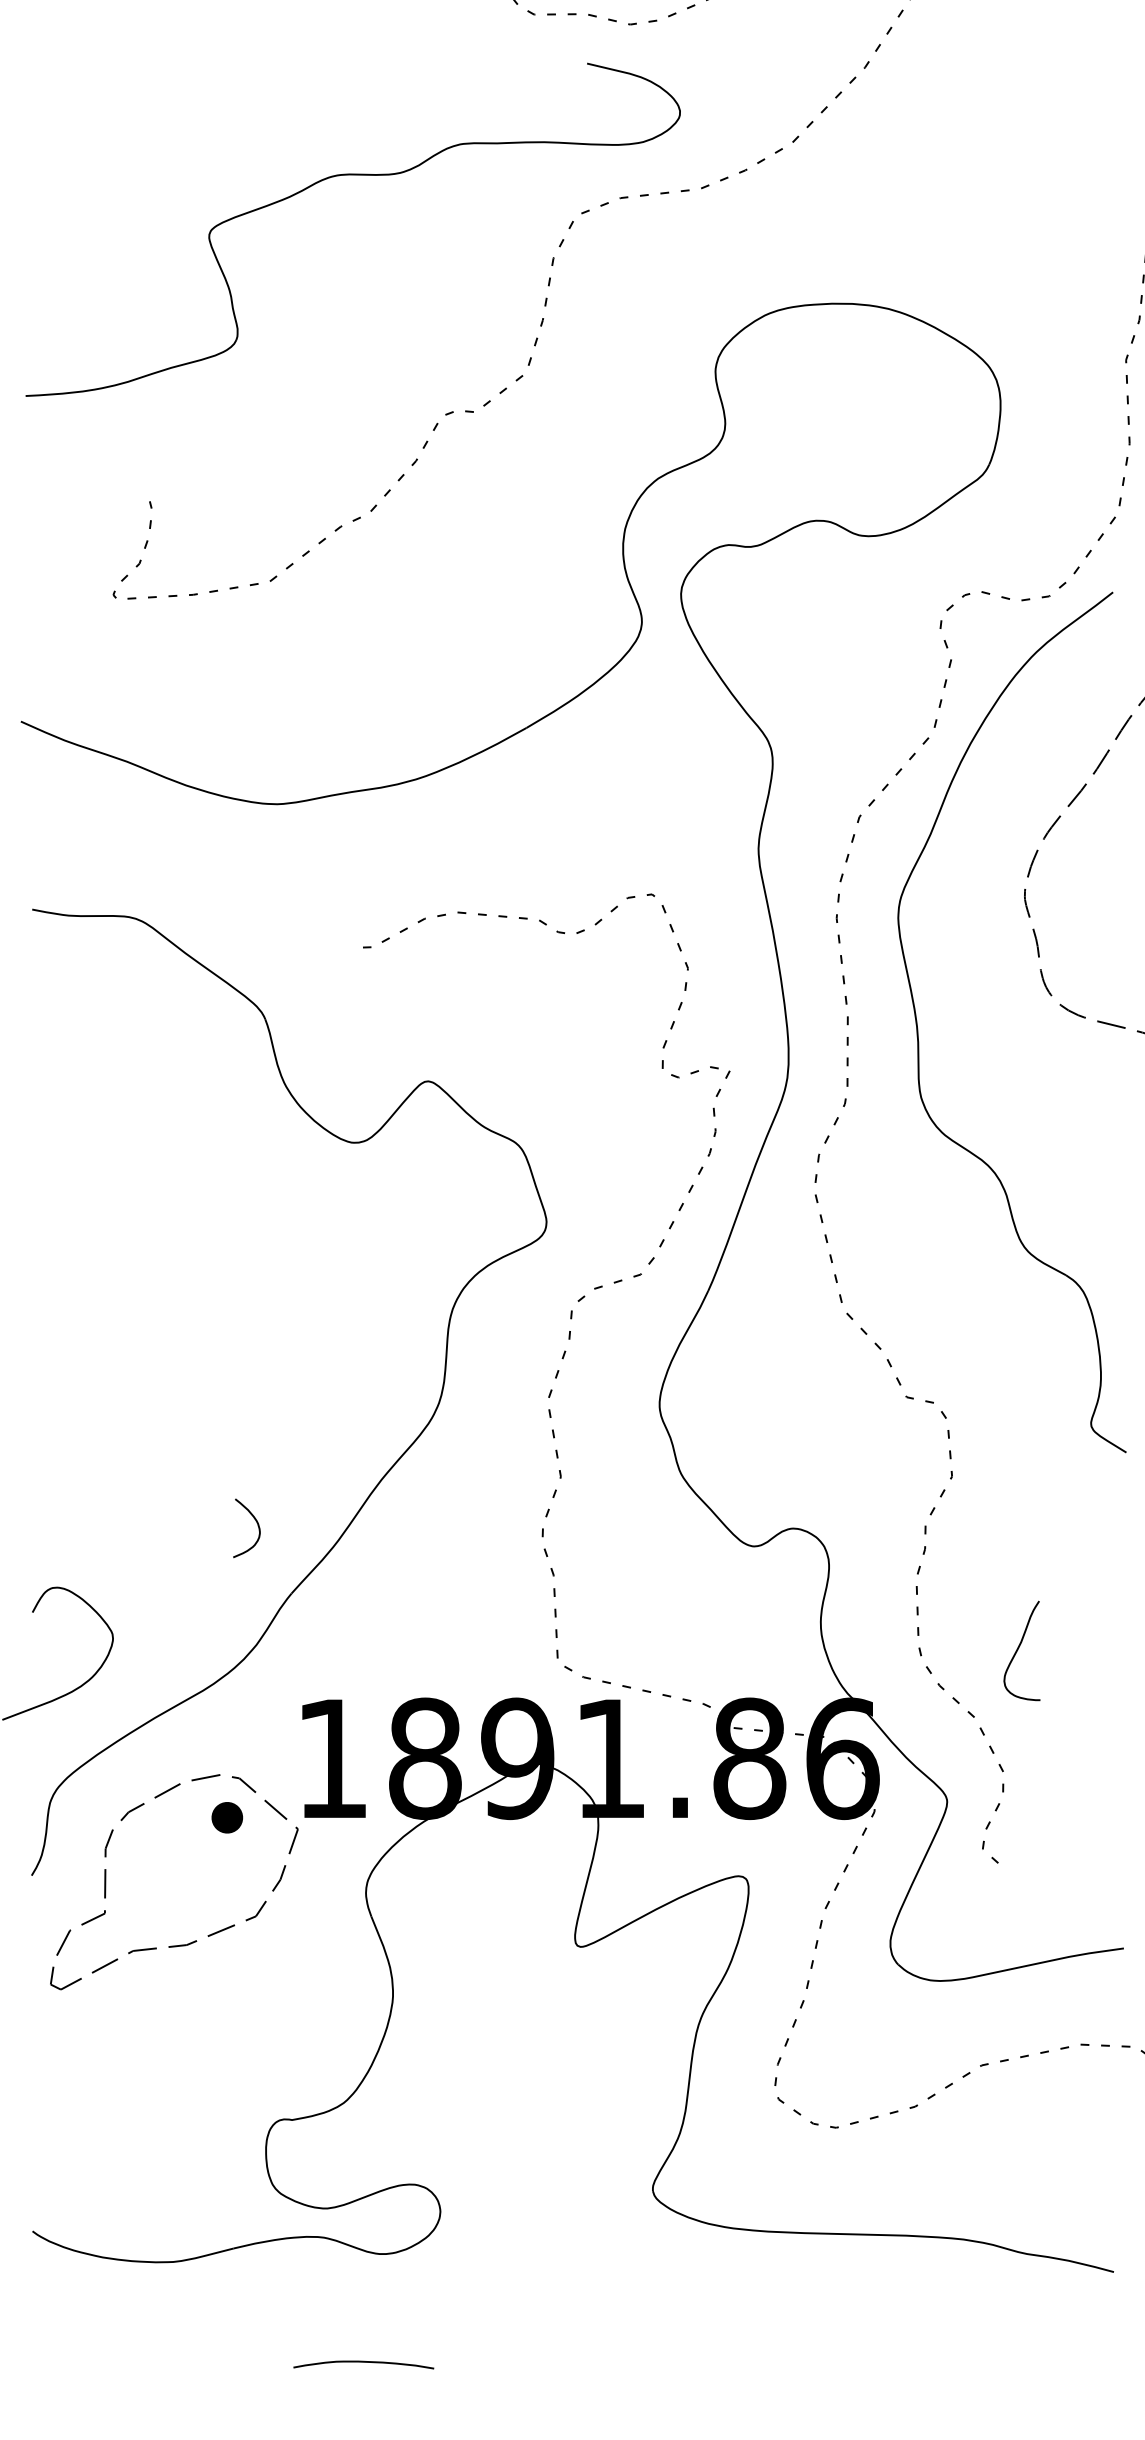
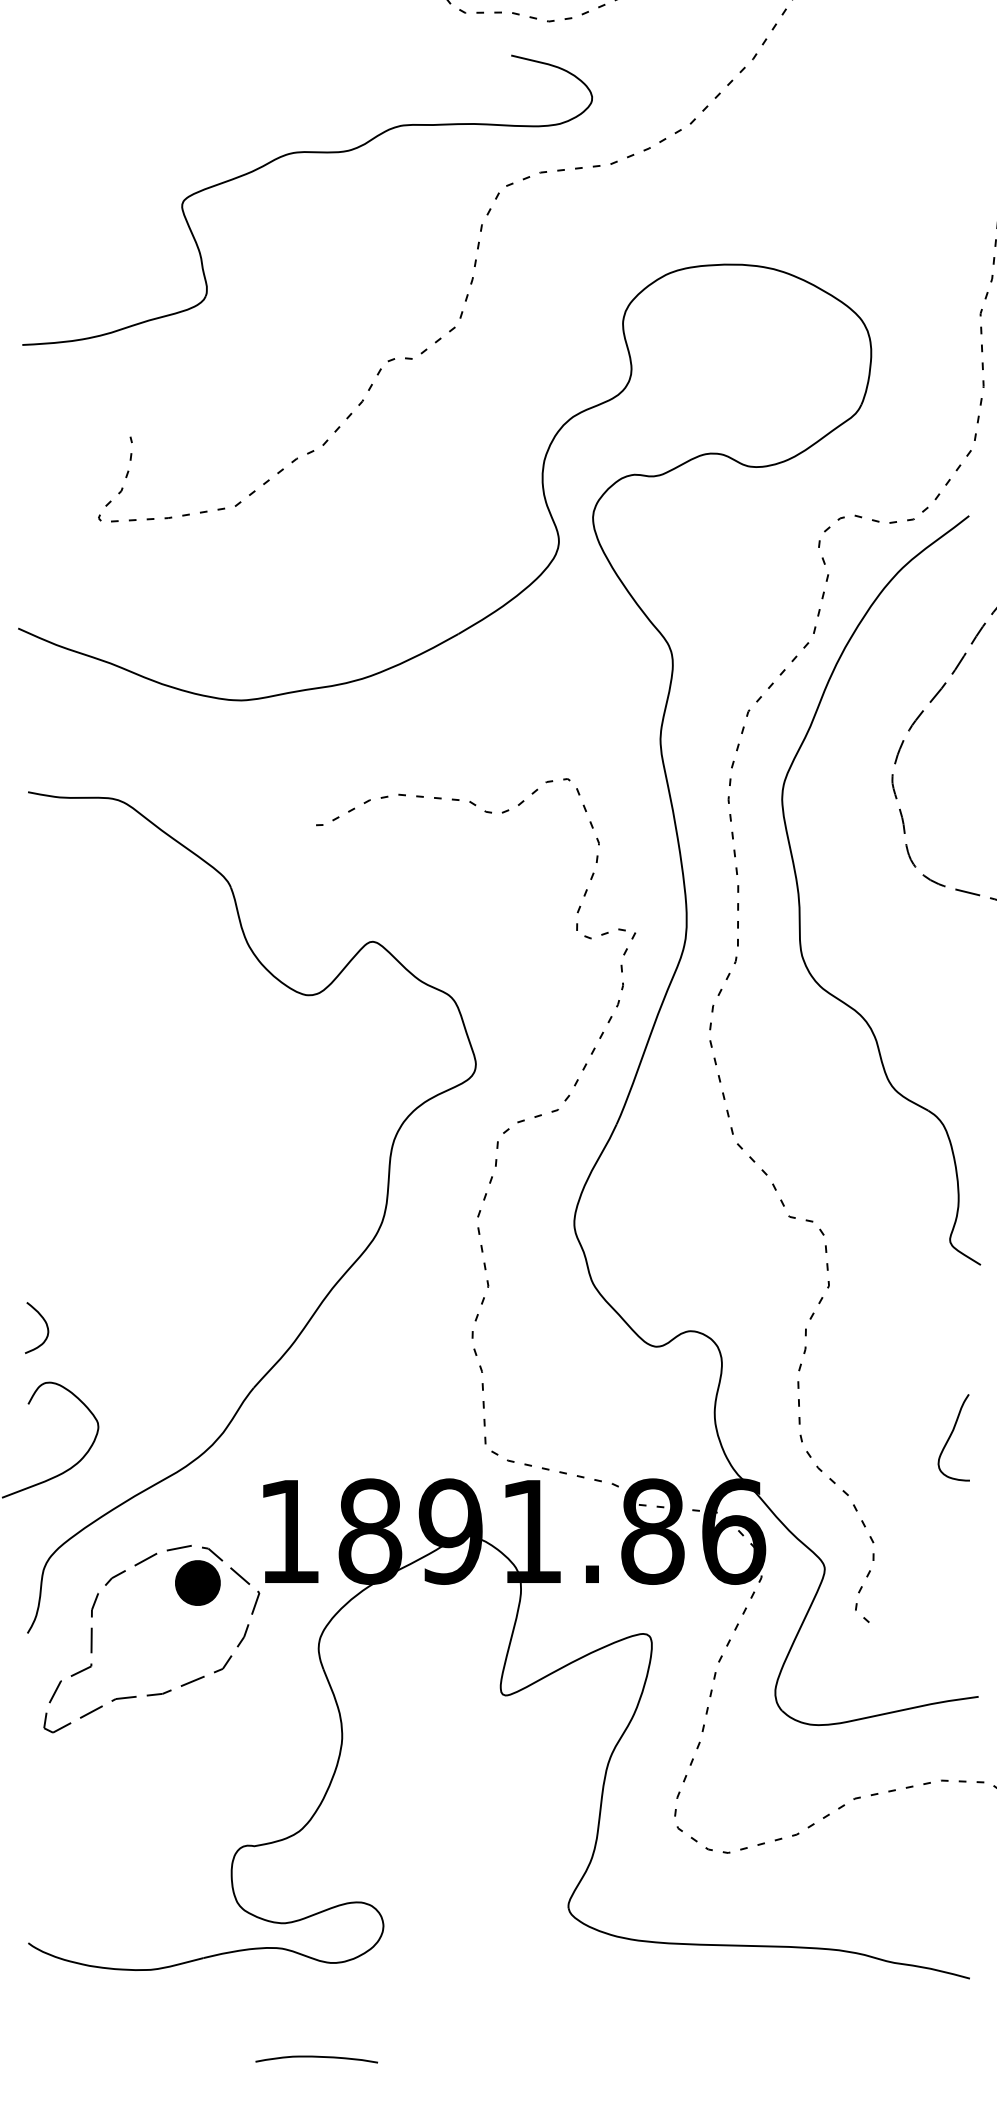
curve: (256, 1524) -> (45, 1324), moved
curve: (1019, 1649) -> (951, 1436), moved
part: (226, 1817) -> (197, 1582), size x1.67

